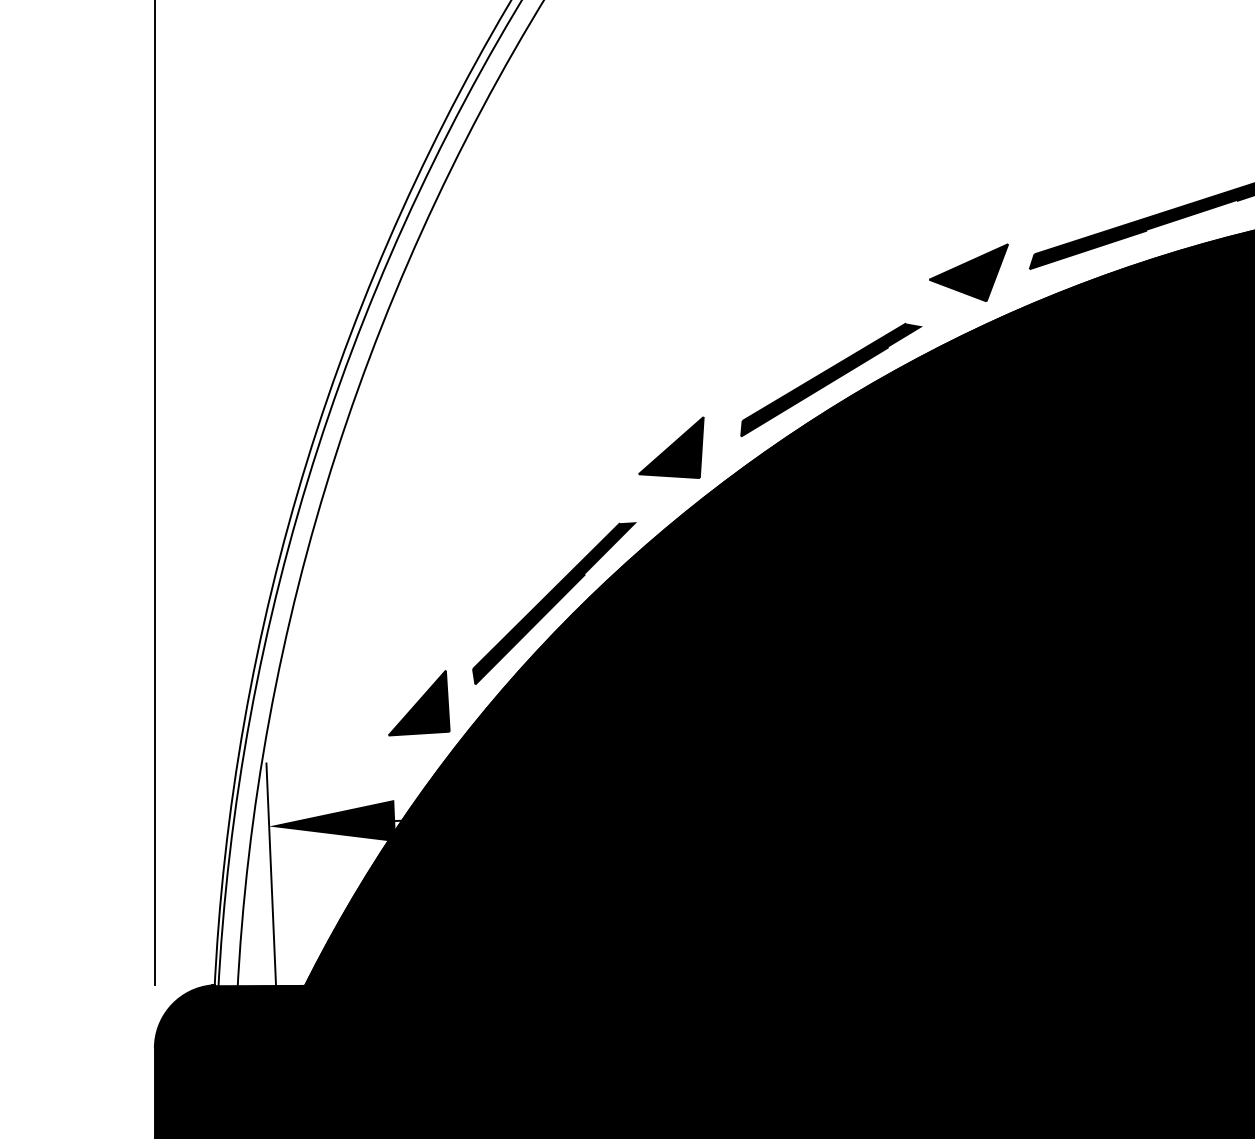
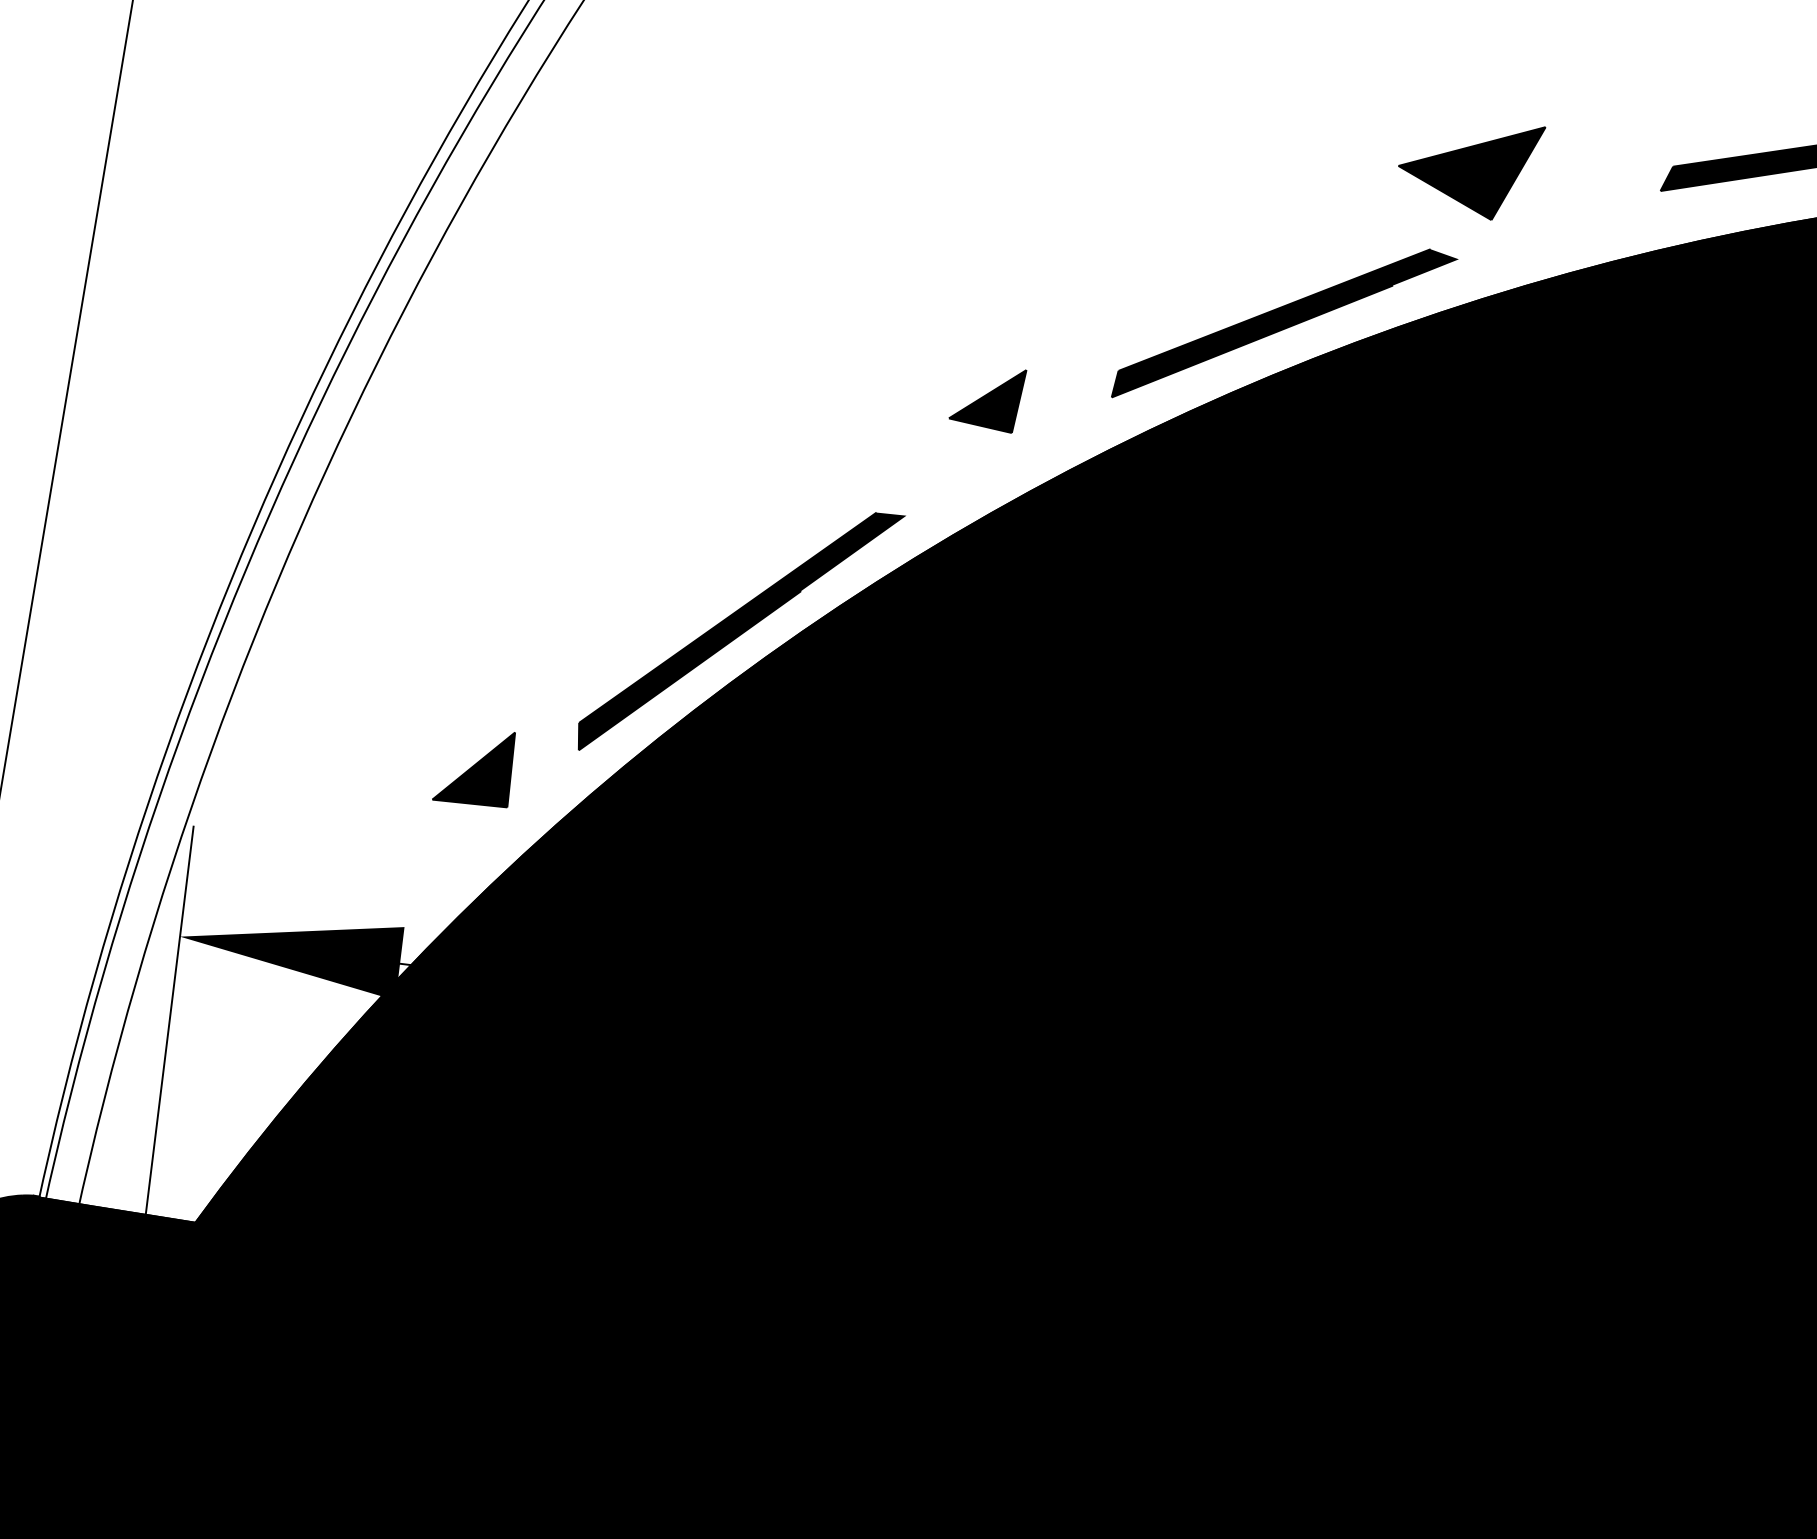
part: (968, 272) -> (1468, 164), moved
part: (671, 447) -> (987, 396), size x0.6
part: (419, 703) -> (476, 767), size x0.7

